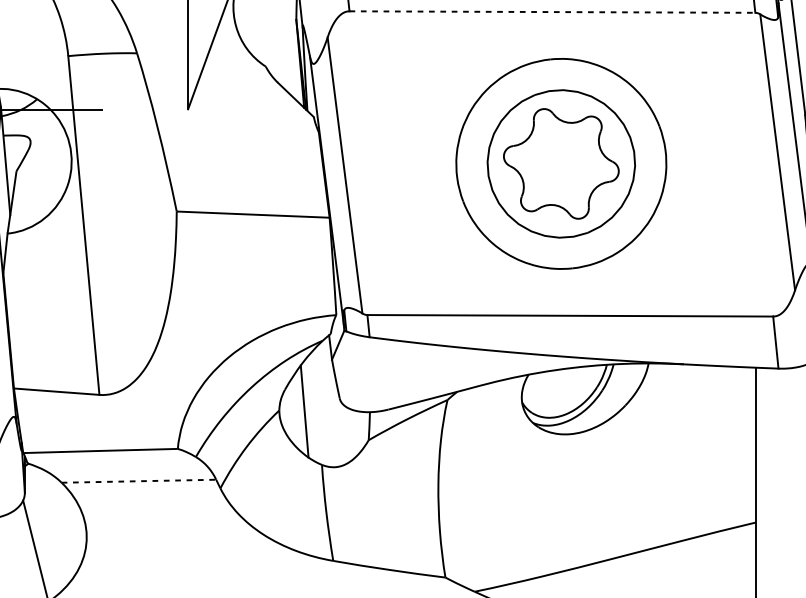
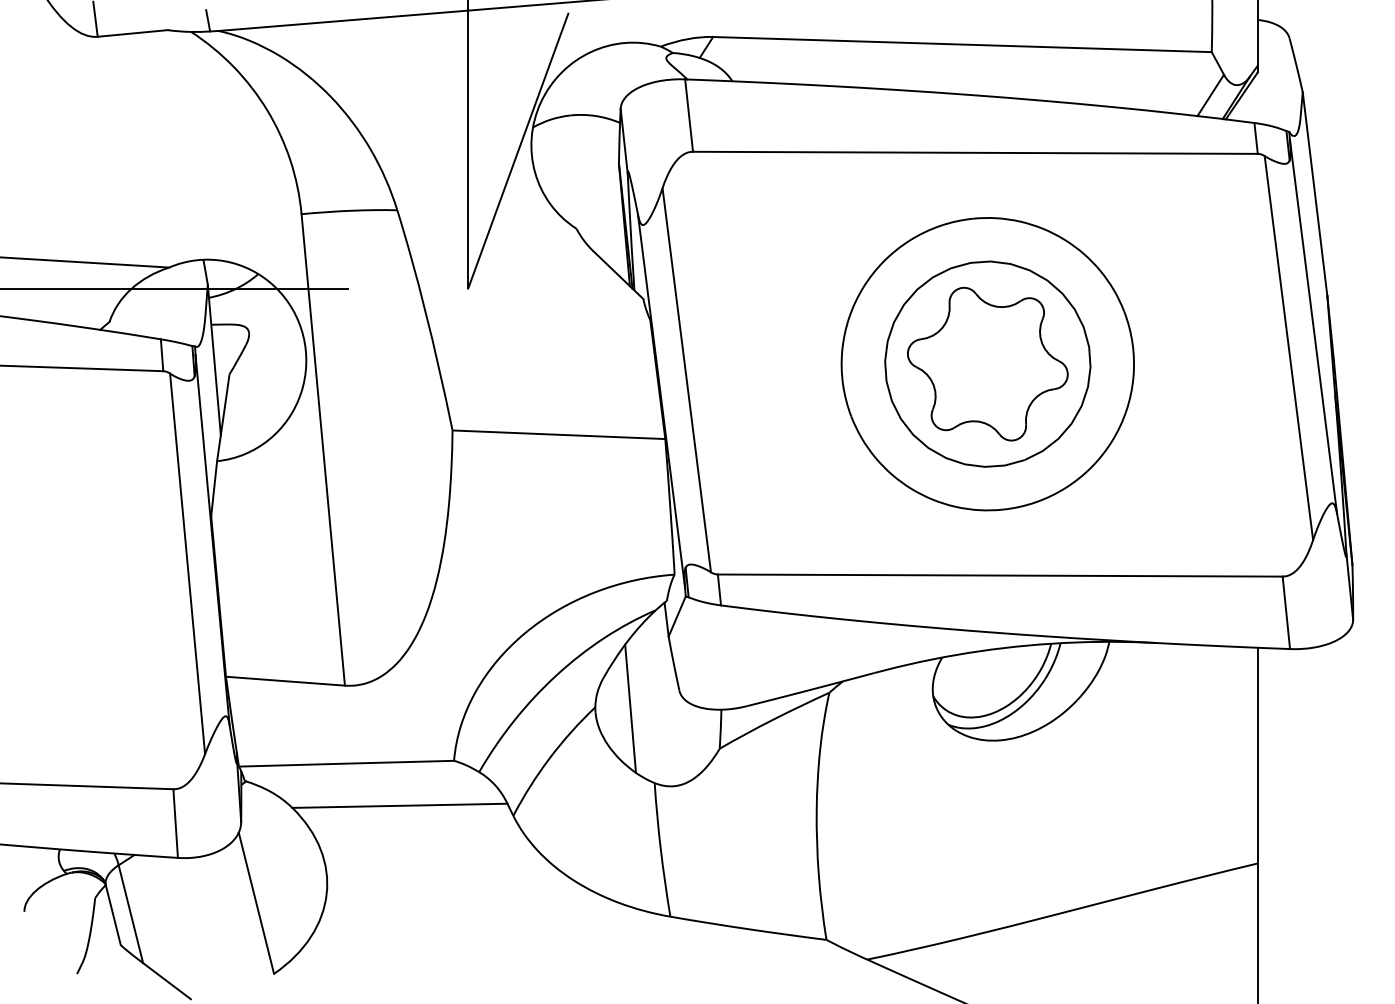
line: (552, 11) -> (975, 152), dashed -> solid
line: (138, 481) -> (399, 805), dashed -> solid

